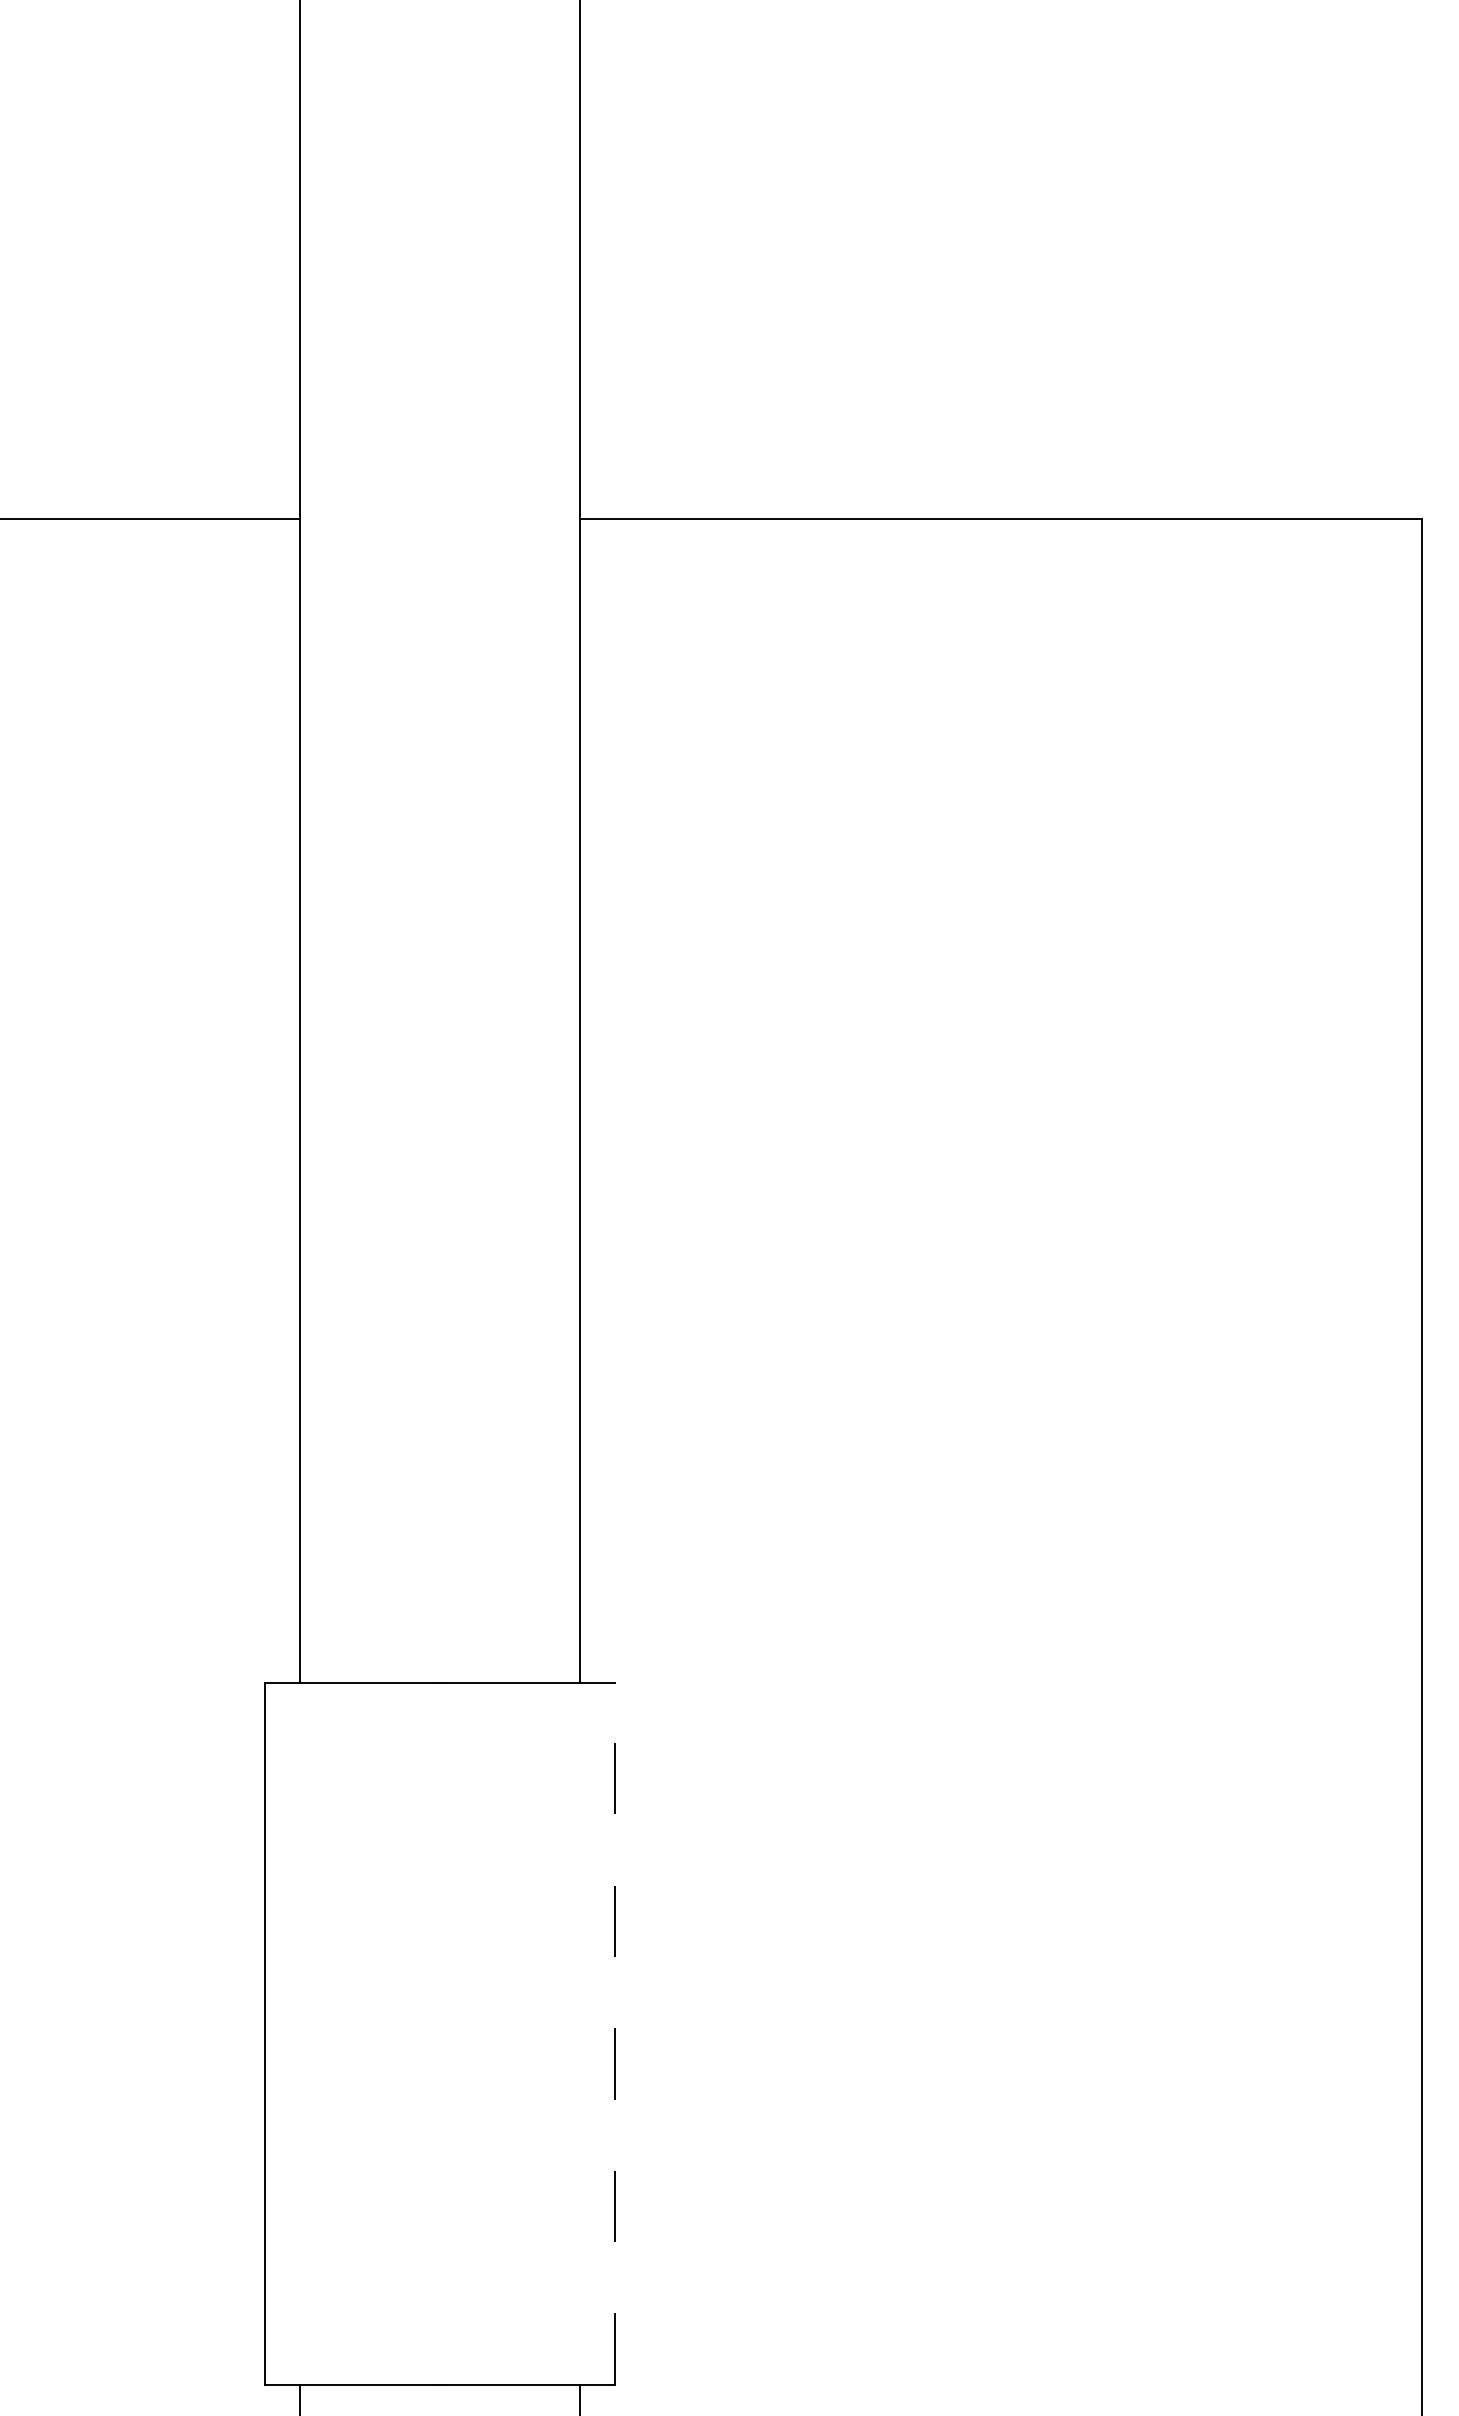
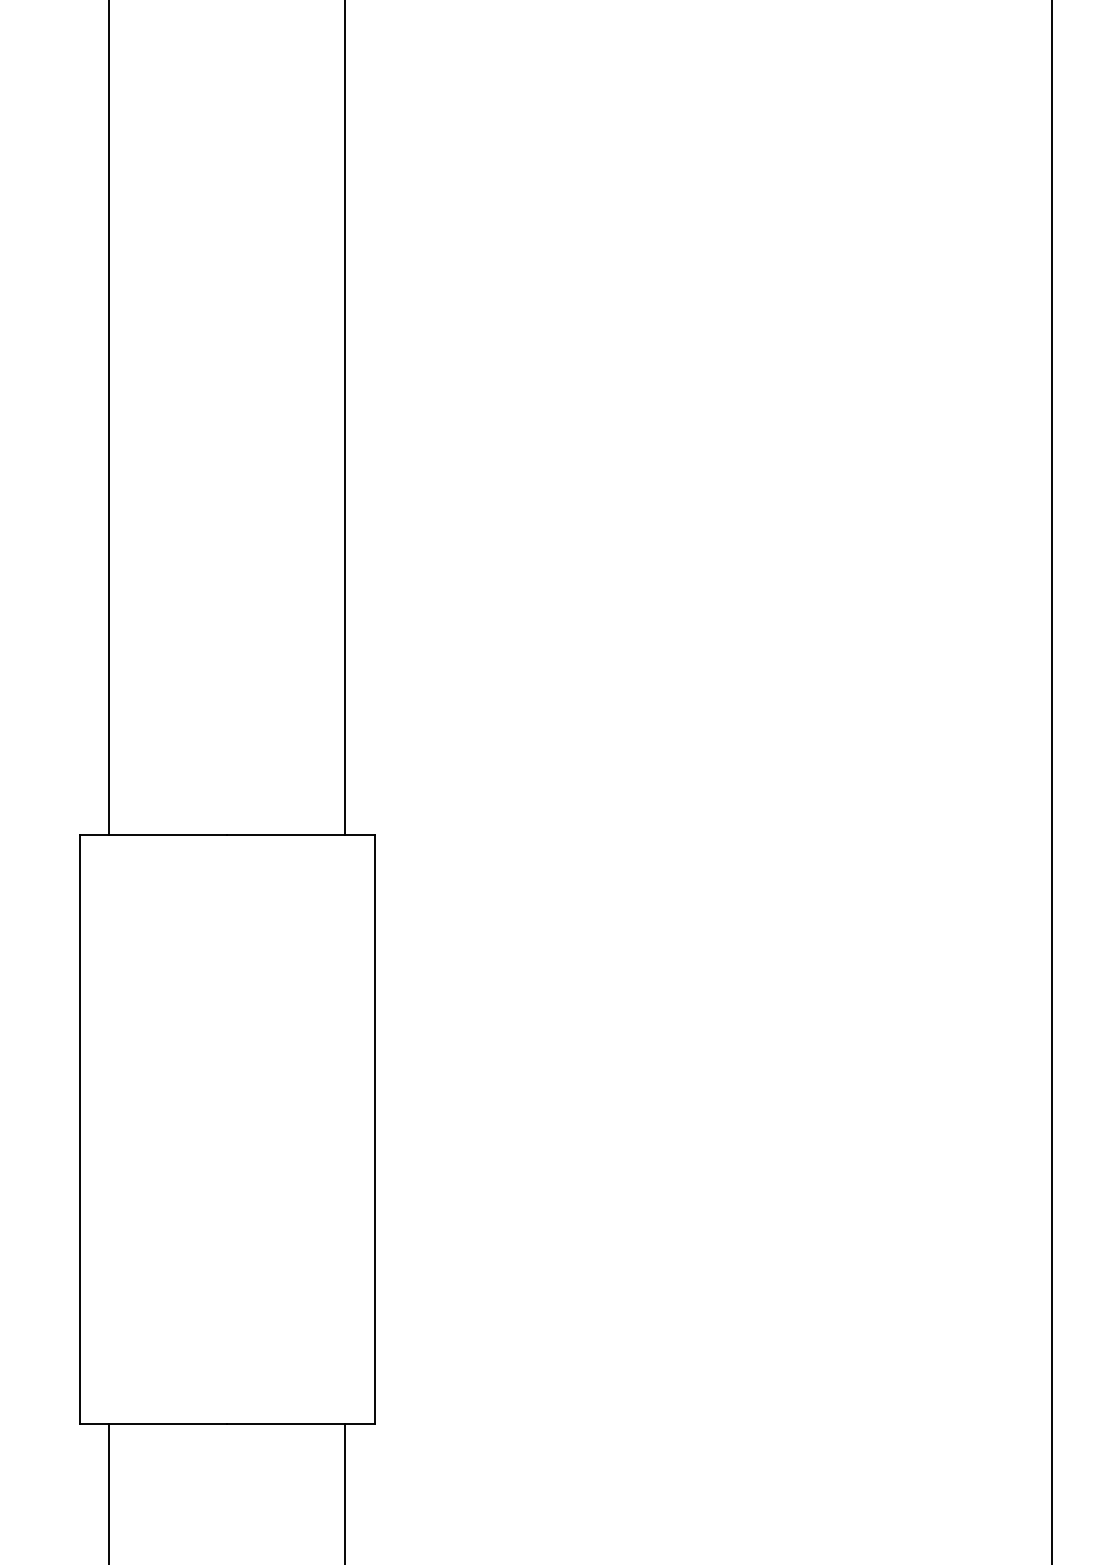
line: (615, 2033) -> (374, 1129), dashed -> solid

